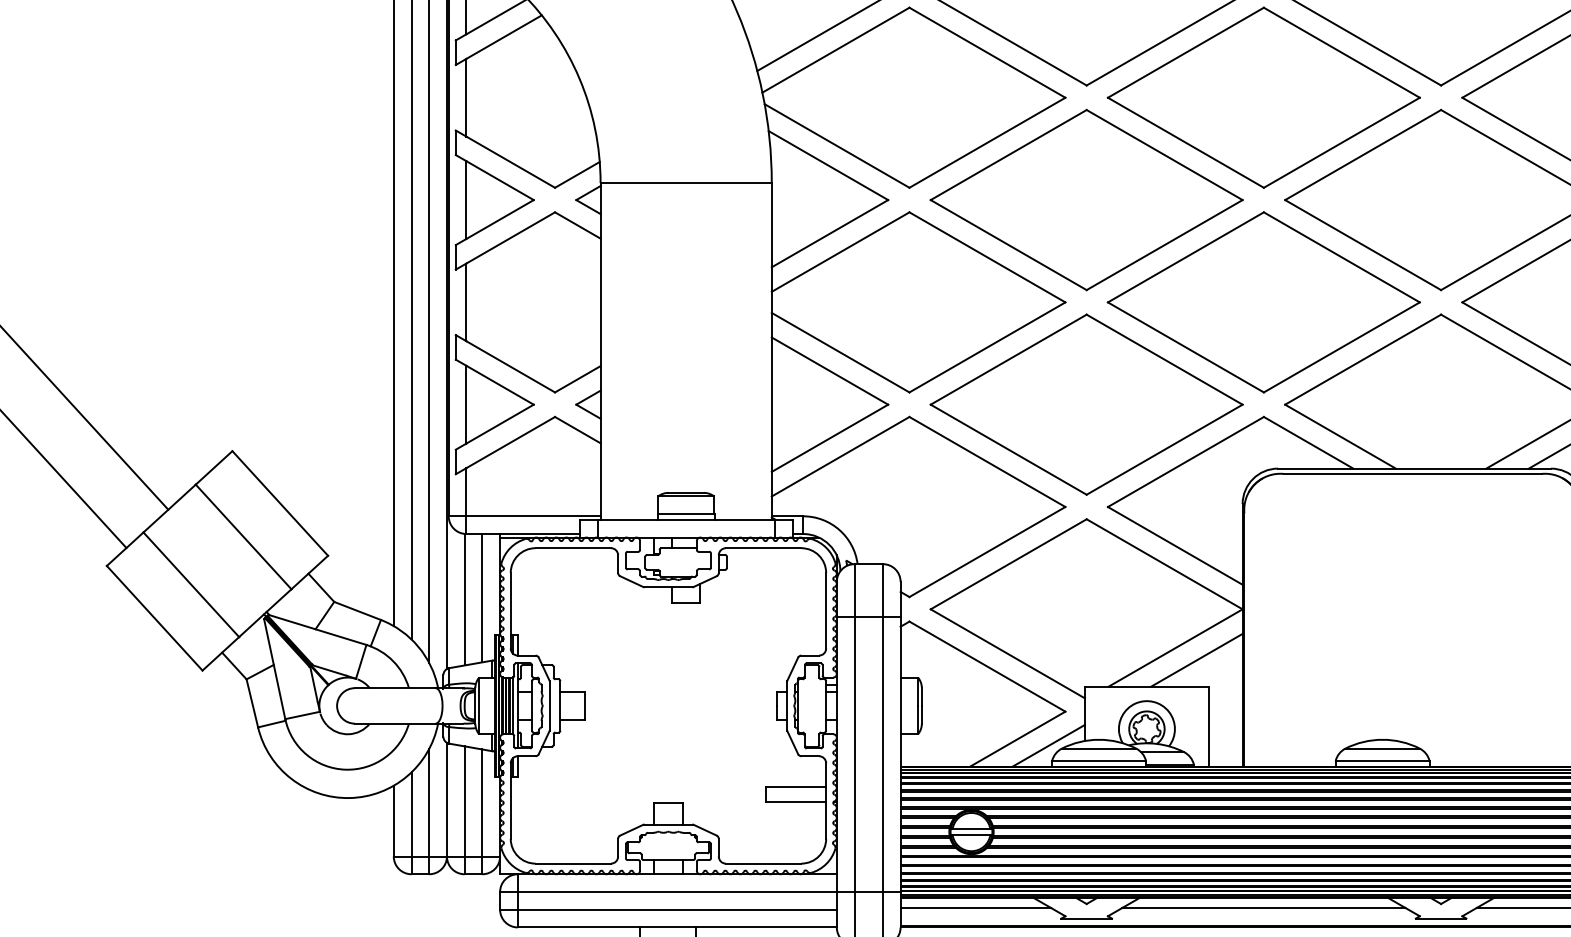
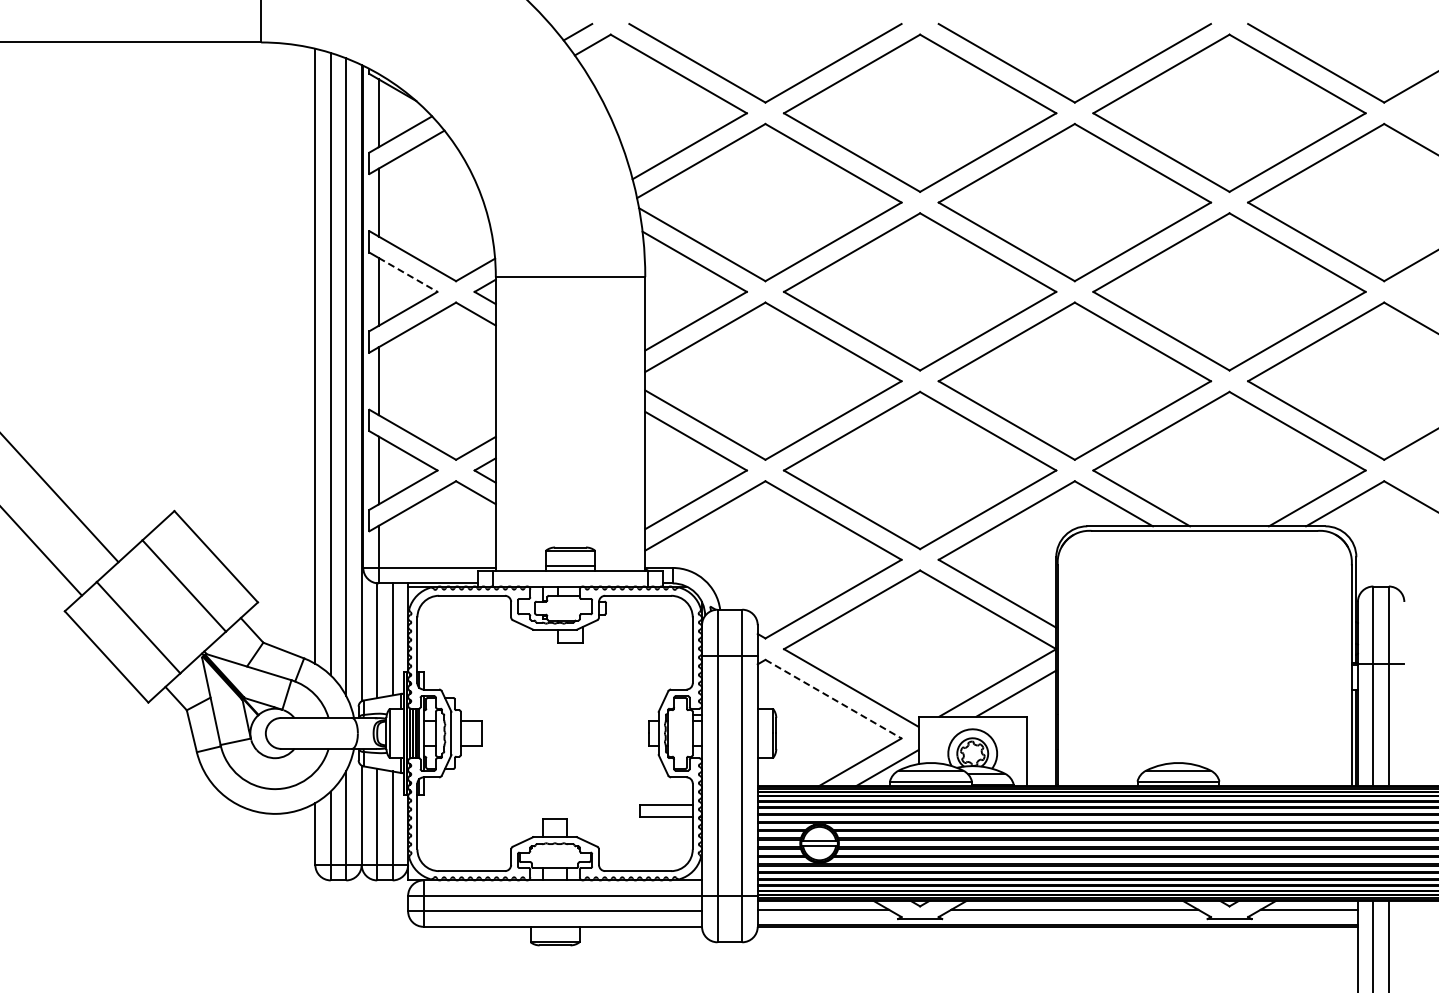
line: (500, 180) -> (408, 274), solid -> dashed
line: (987, 667) -> (833, 699), solid -> dashed

